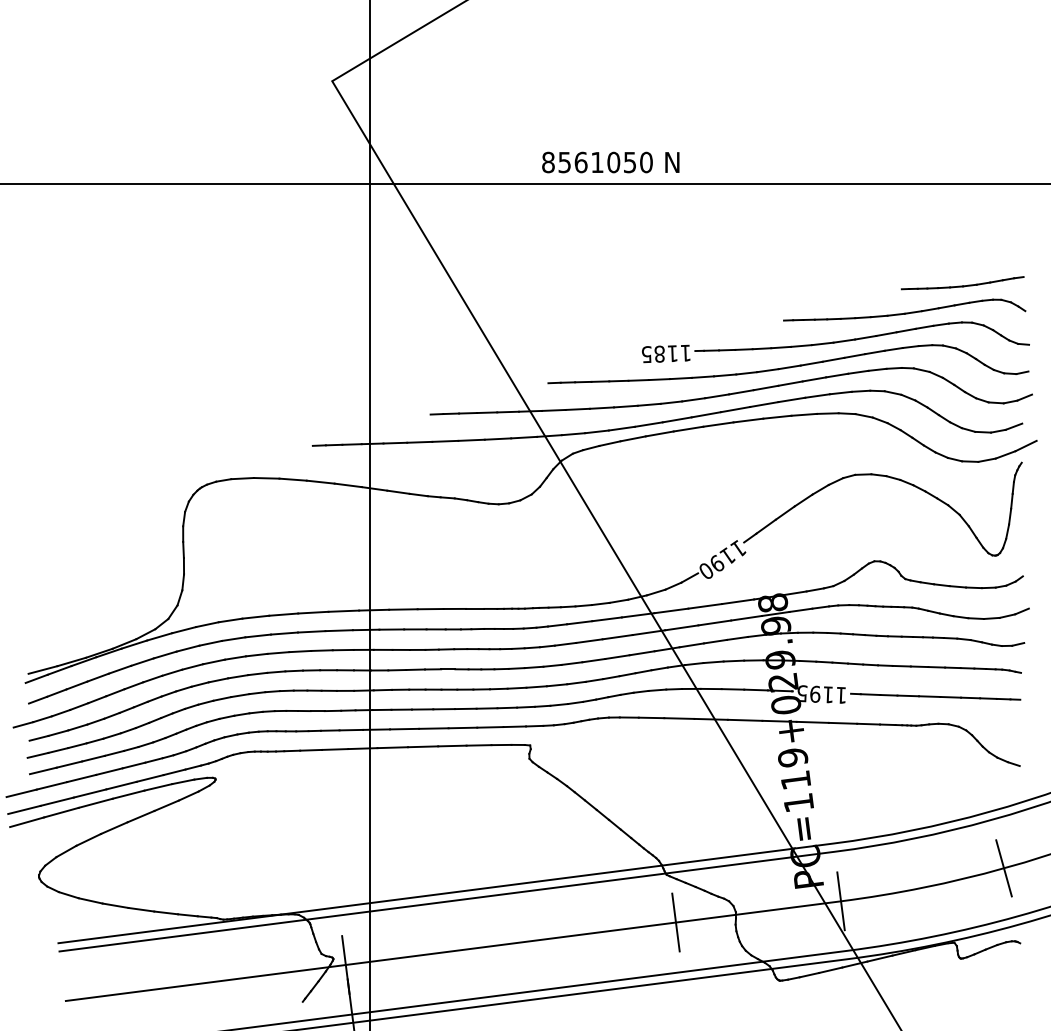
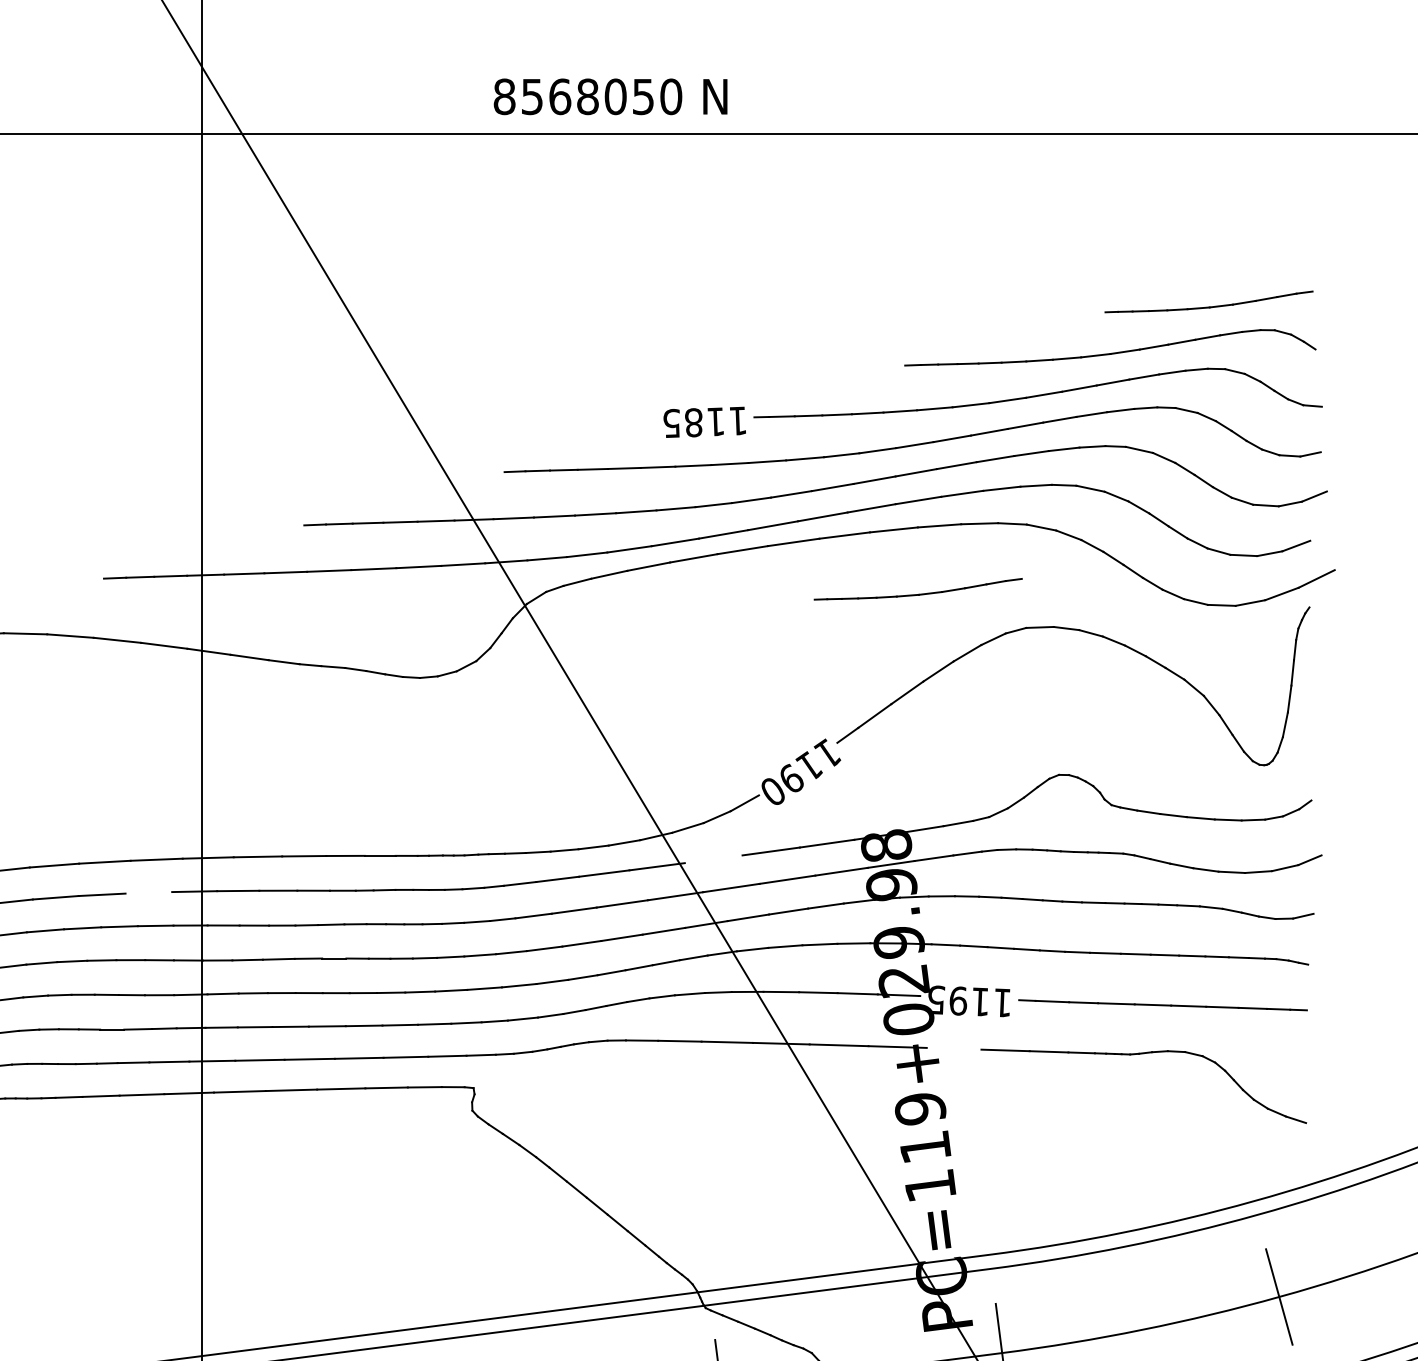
text: (597, 162) -> (588, 96), 8561050 -> 8568050
part: (791, 452) -> (917, 589), added
line: (671, 610) -> (713, 858), removed
line: (338, 630) -> (147, 892), removed
line: (812, 721) -> (953, 1047), removed

